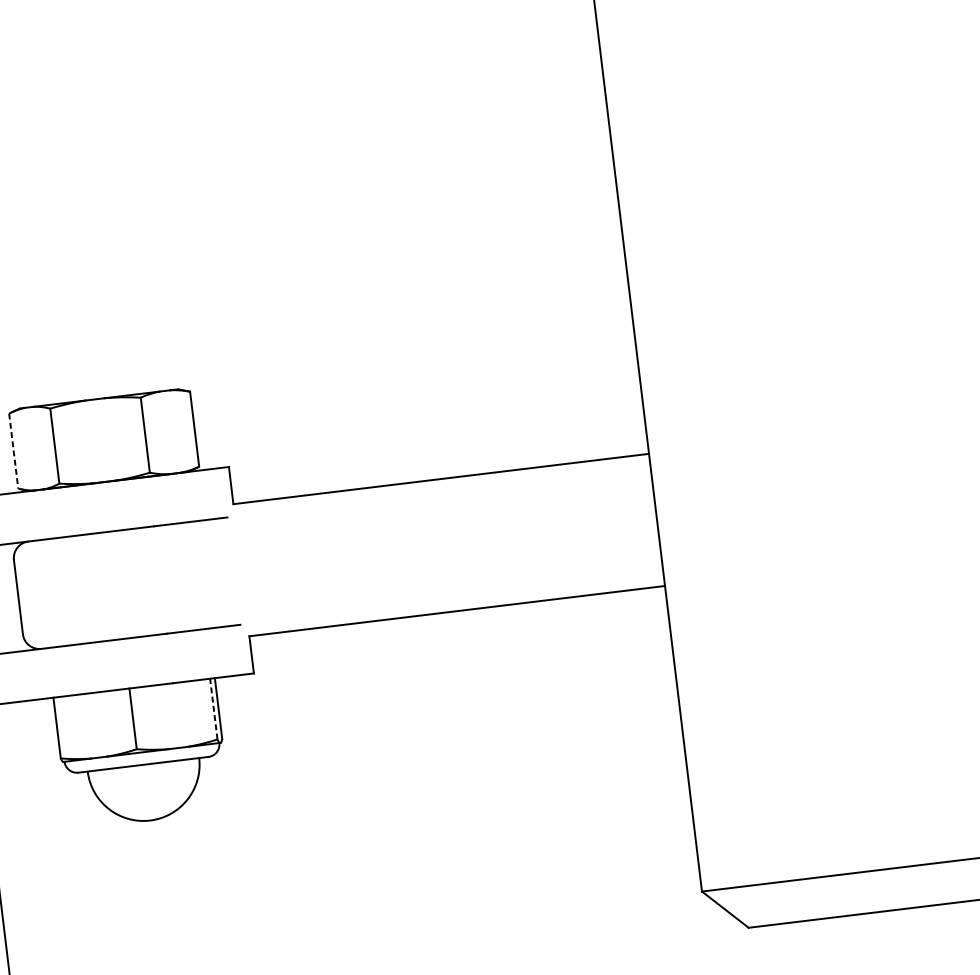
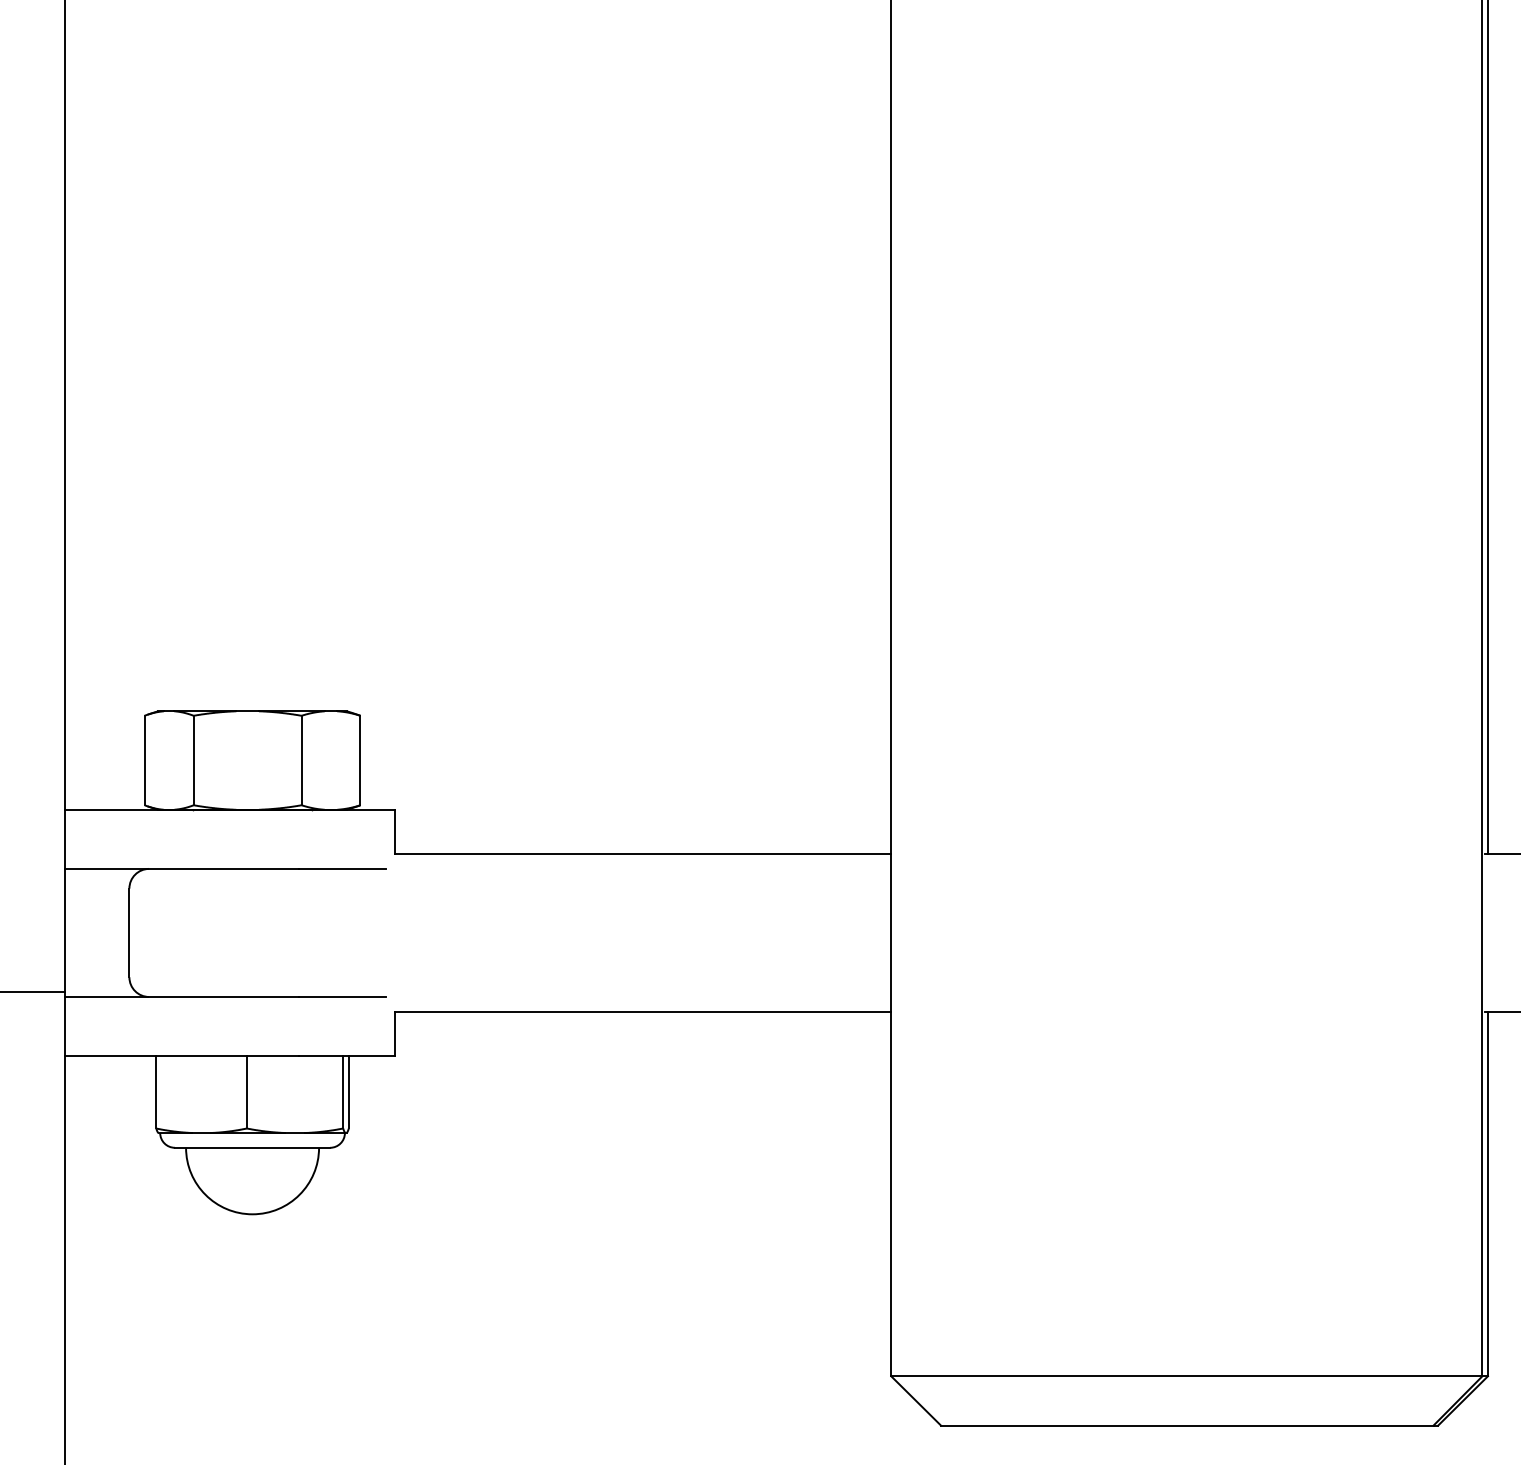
line: (13, 451) -> (144, 760), dashed -> solid
line: (213, 708) -> (343, 1091), dashed -> solid

